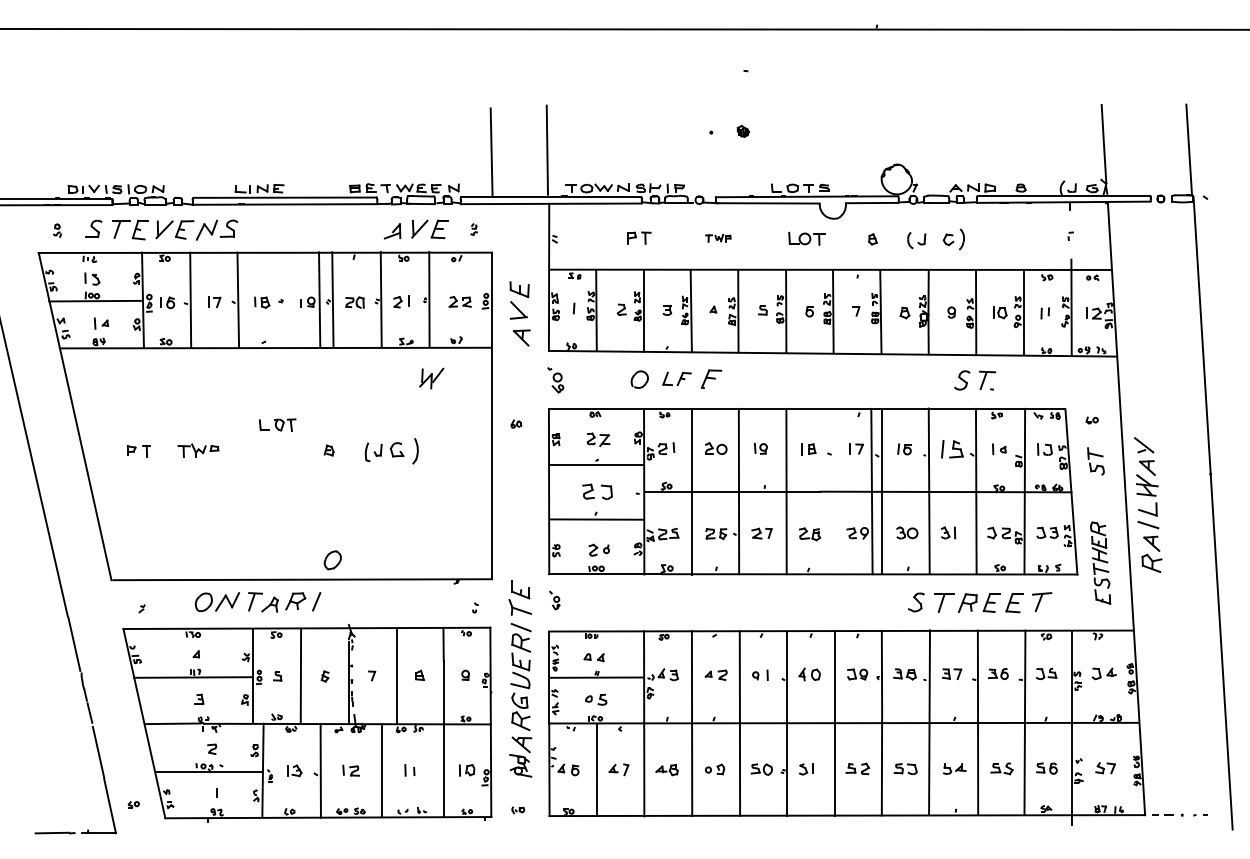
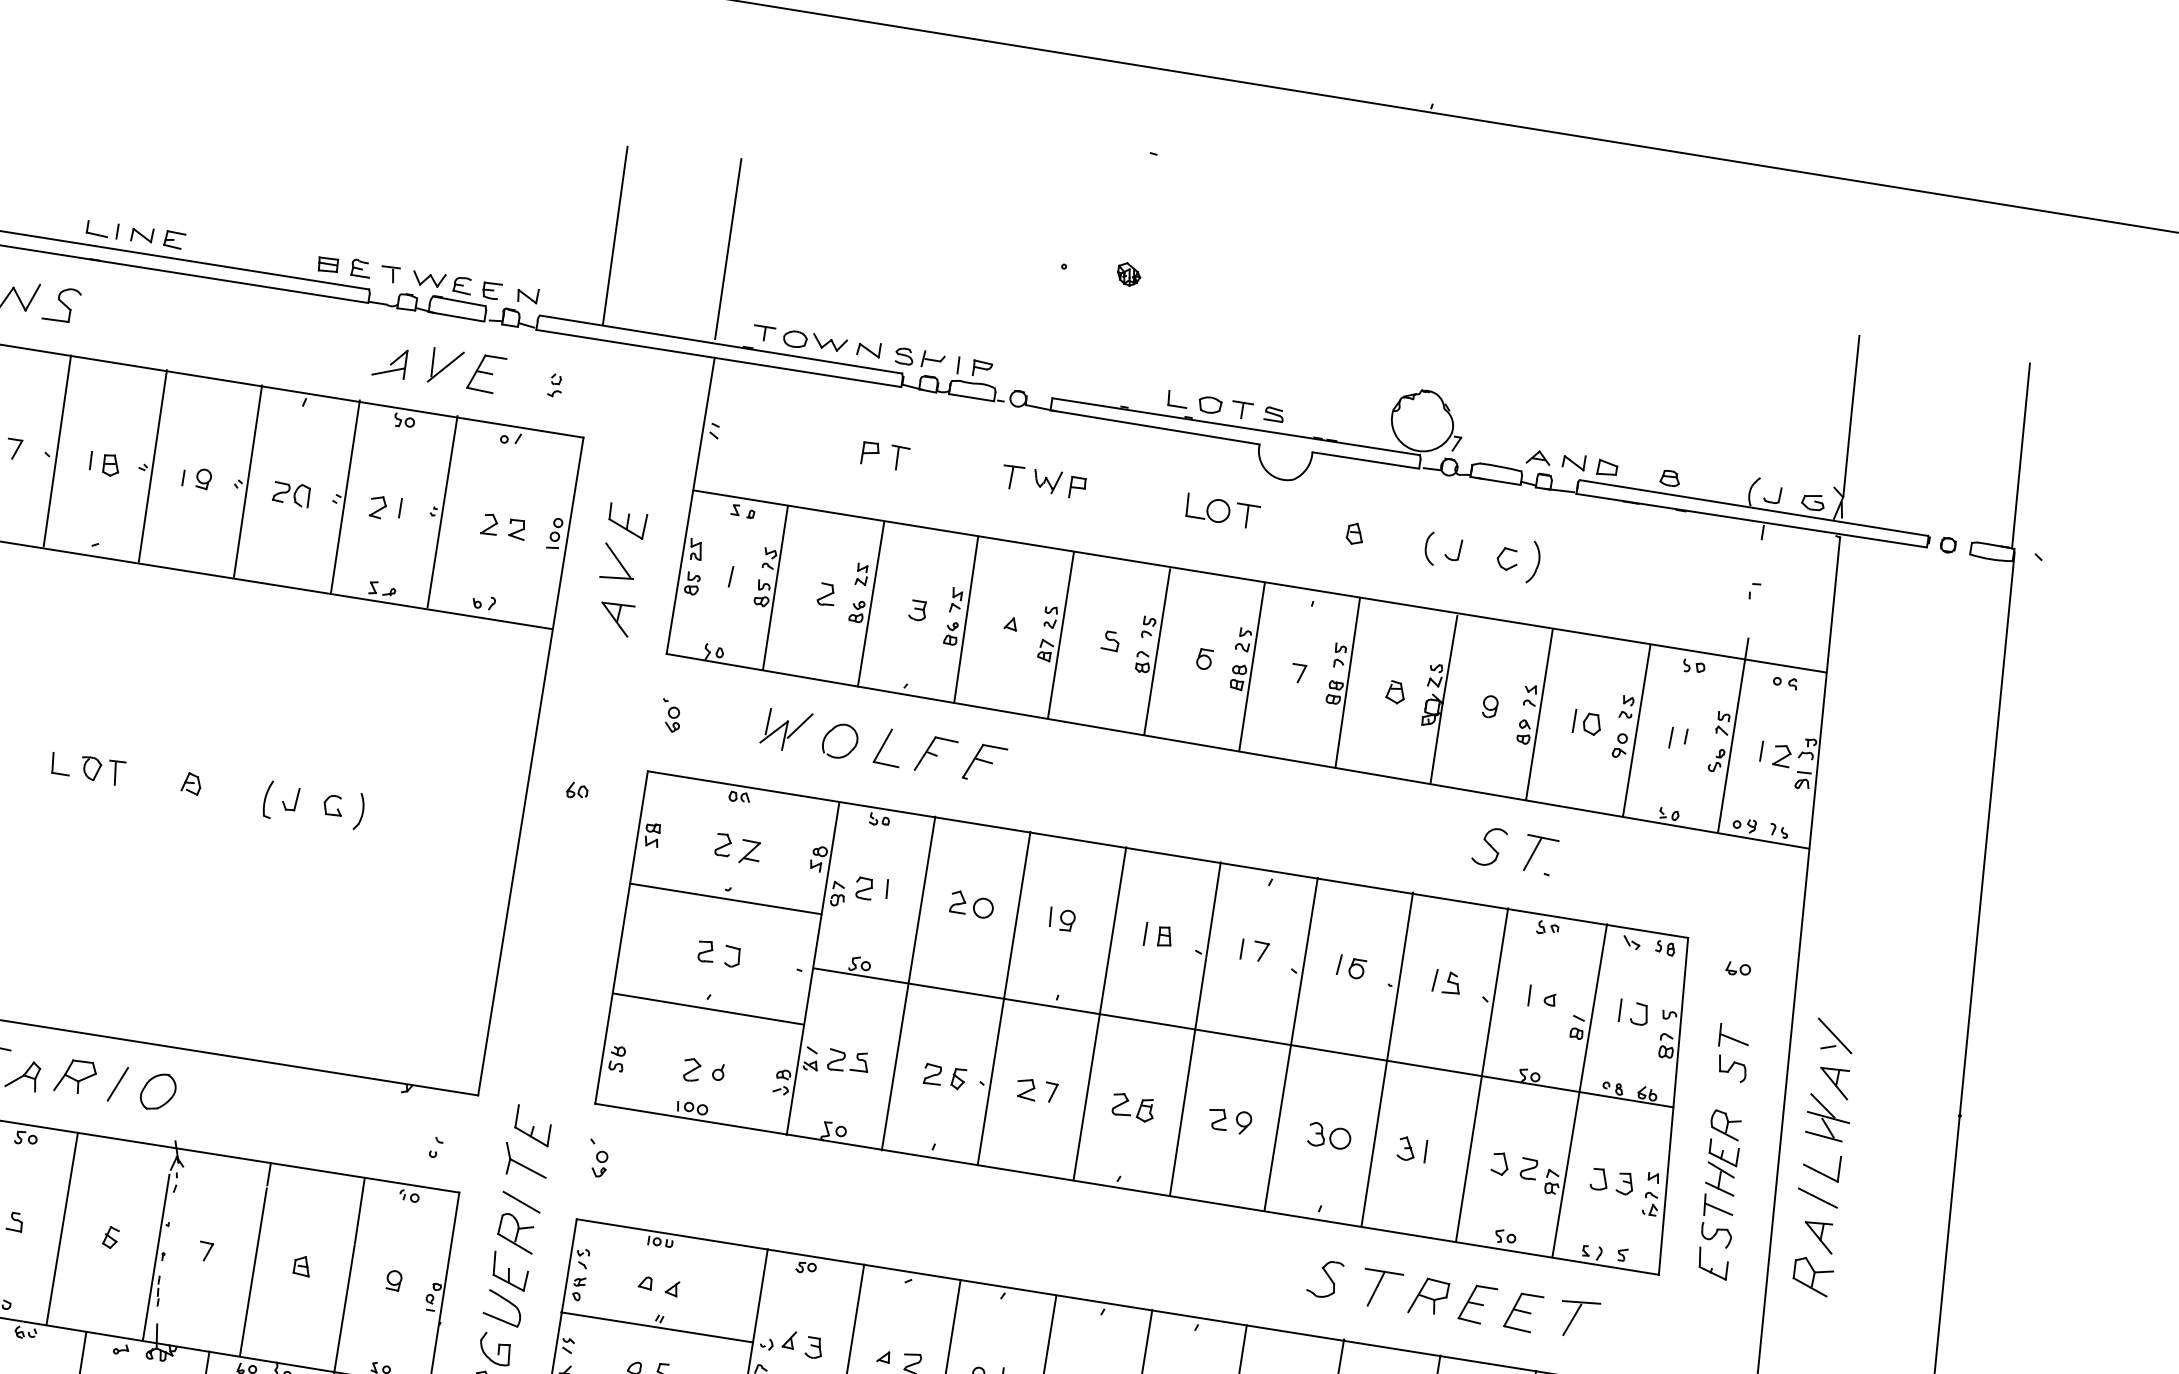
part: (718, 238) -> (1044, 482), size x1.67
line: (319, 299) -> (152, 465), moved
part: (431, 378) -> (785, 730), moved
part: (676, 378) -> (914, 750), size x1.43
part: (555, 380) -> (670, 715), size x0.62
part: (277, 424) -> (87, 766), moved
part: (951, 449) -> (1445, 982), size x0.62
part: (404, 450) -> (343, 807), size x0.71
line: (871, 491) -> (1194, 1028), moved
part: (597, 492) -> (718, 954), size x0.71
part: (332, 560) -> (157, 1092), moved
part: (1100, 562) -> (1719, 1193), moved

